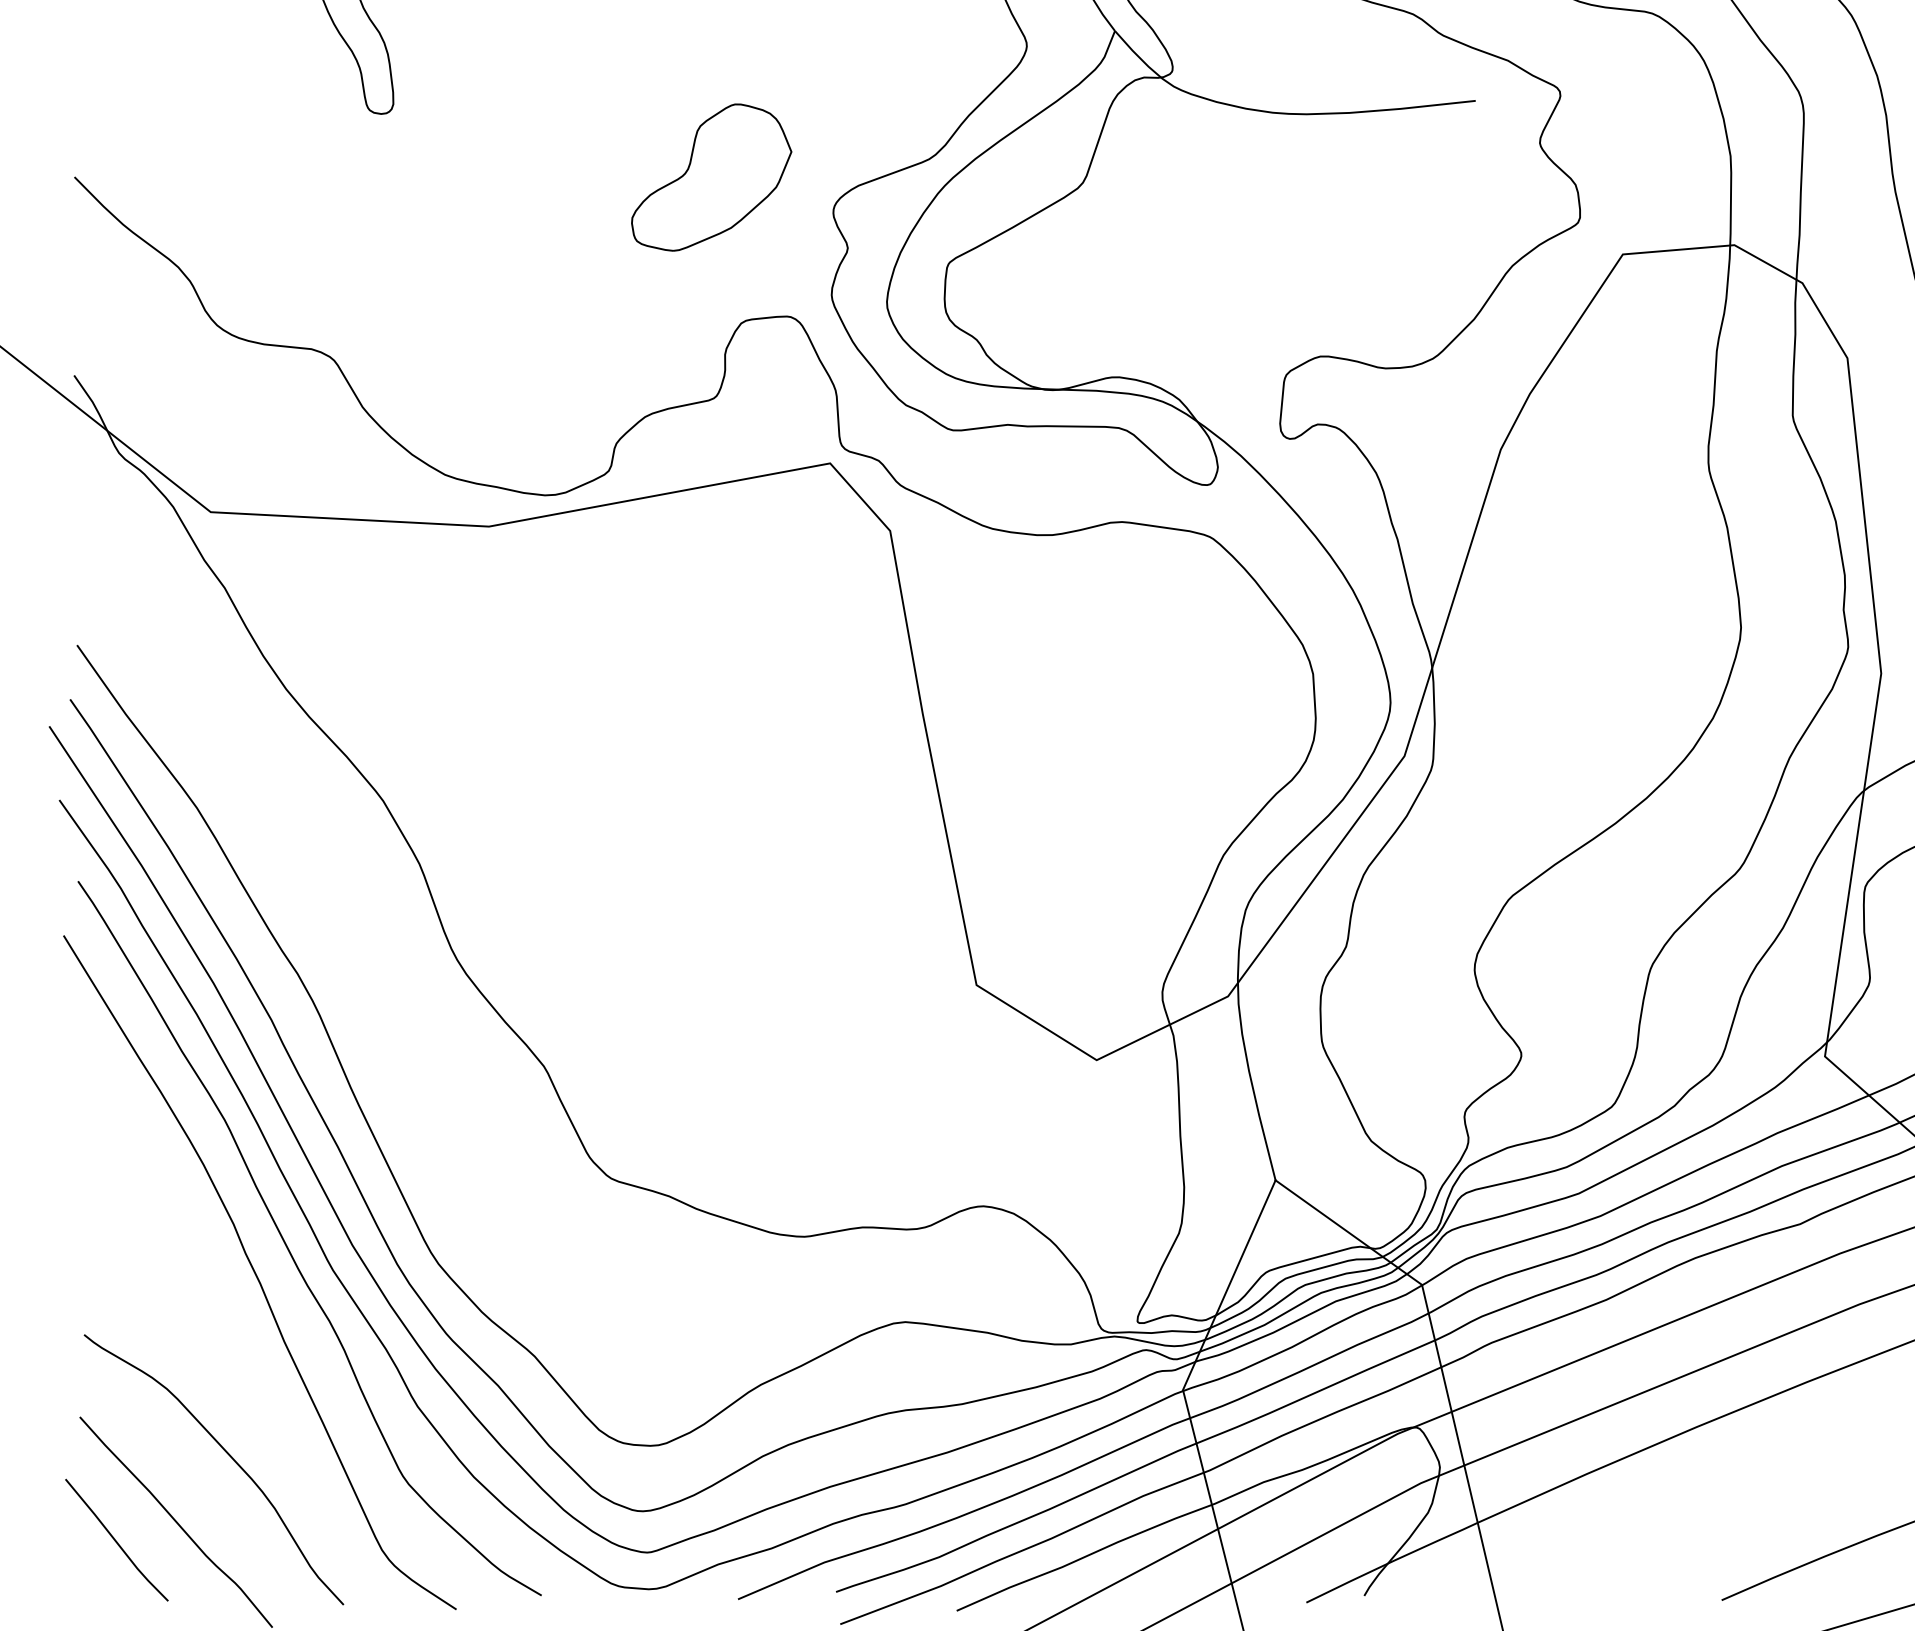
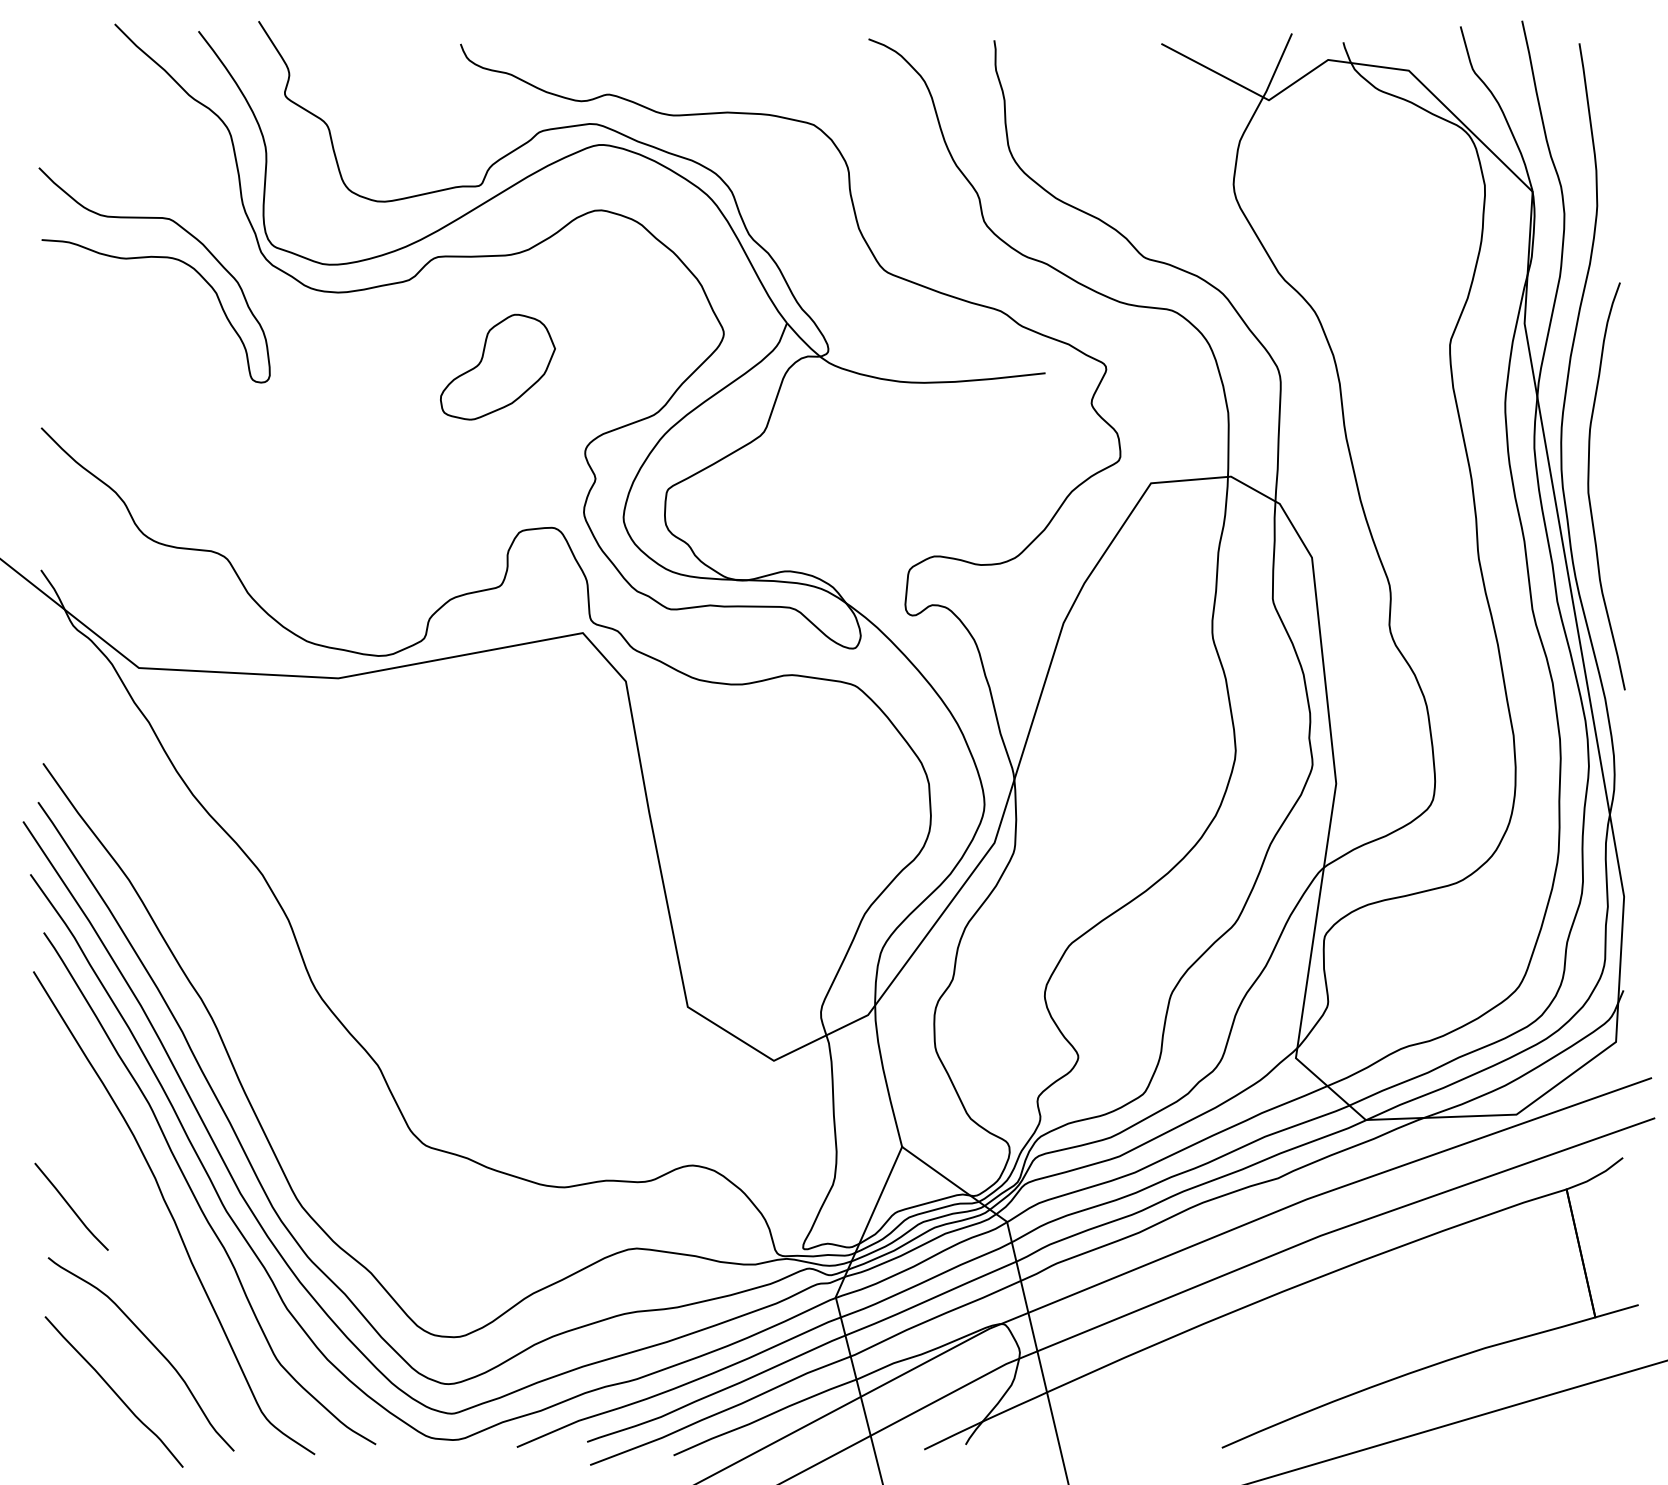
part: (711, 176) -> (497, 366), moved
line: (116, 1539) -> (71, 1206), moved

